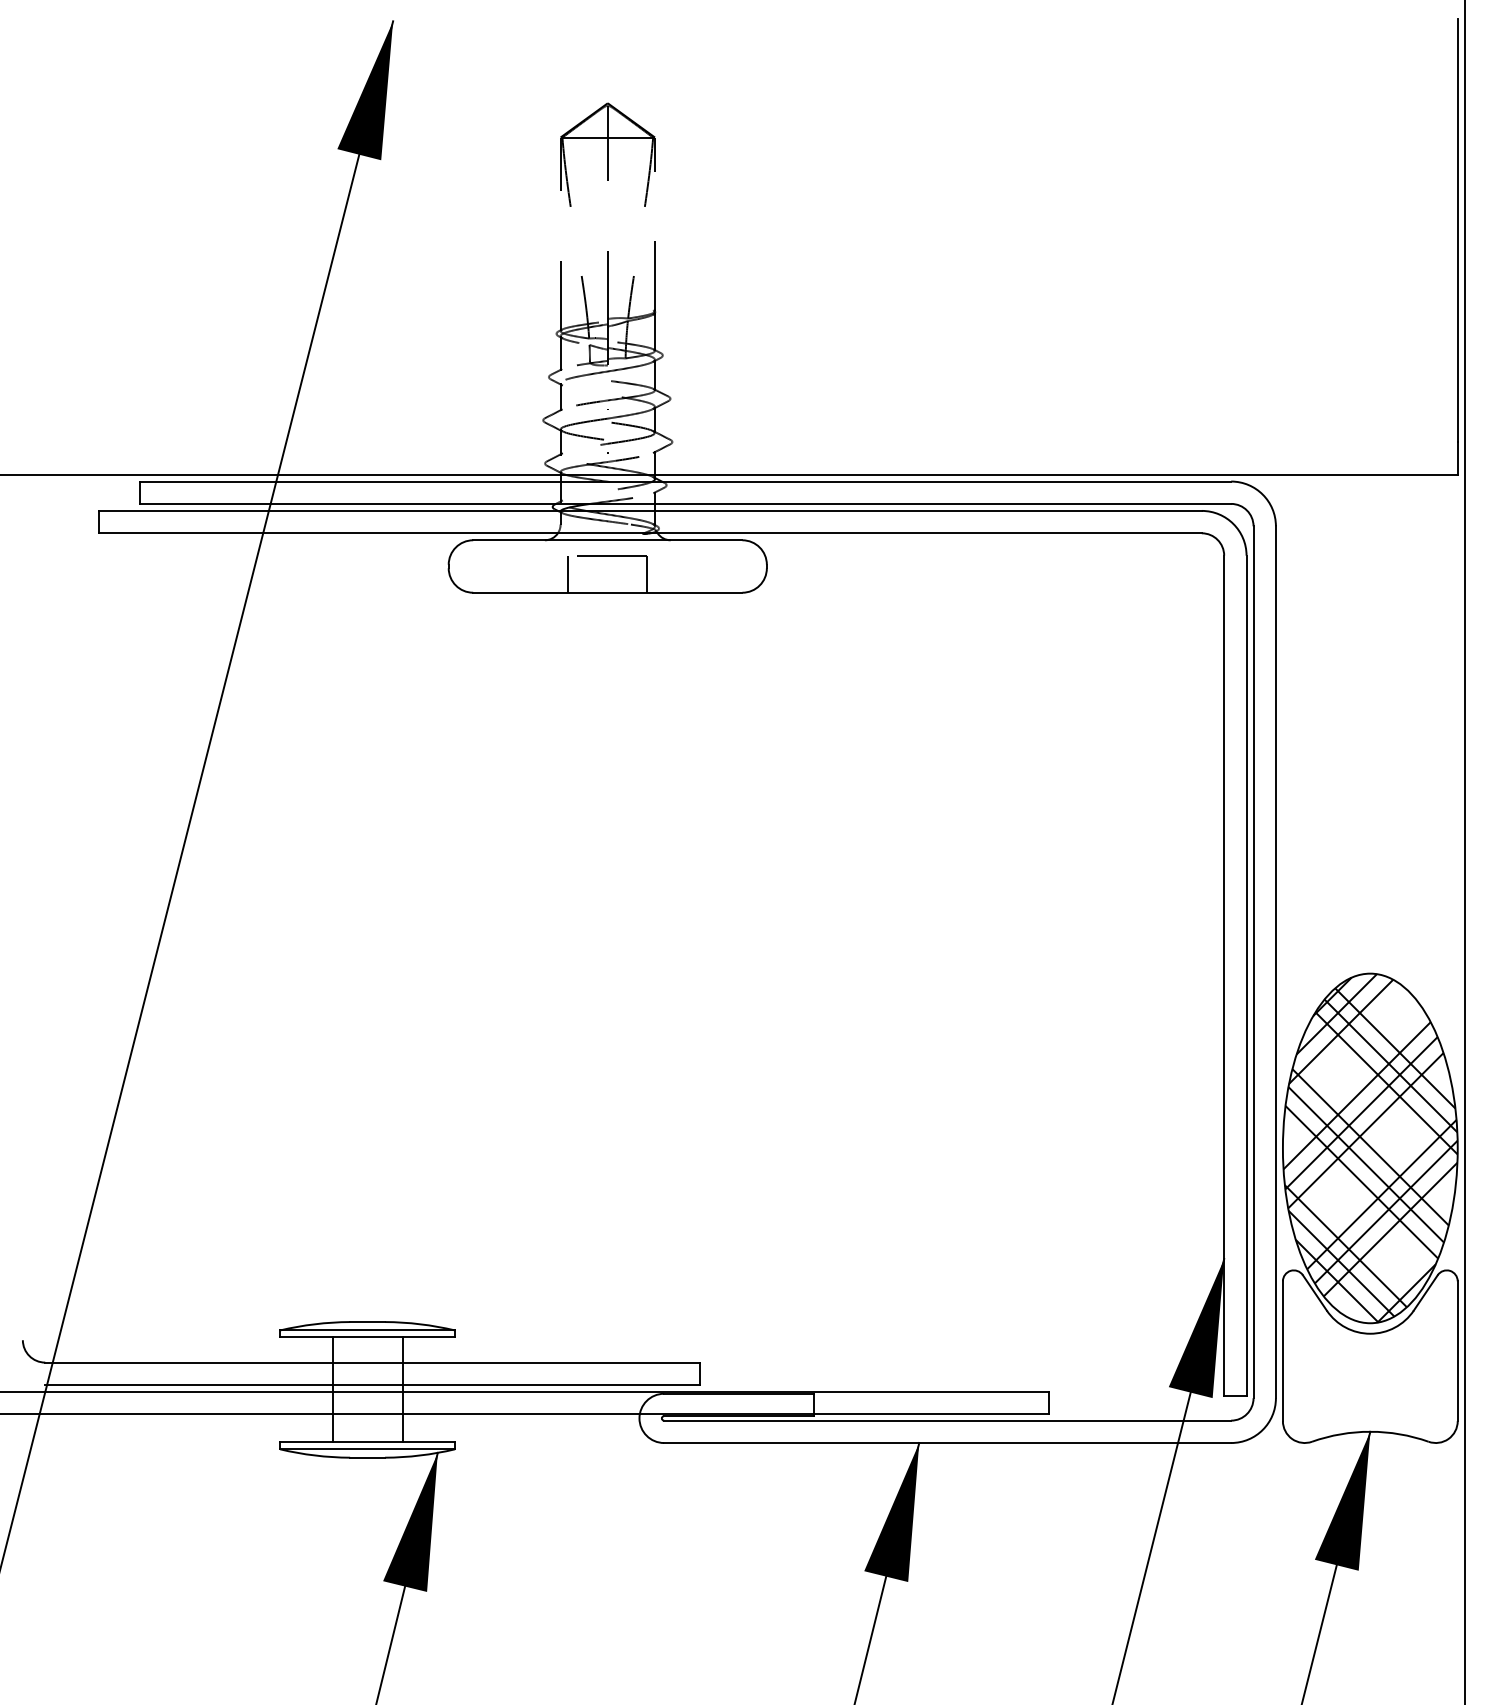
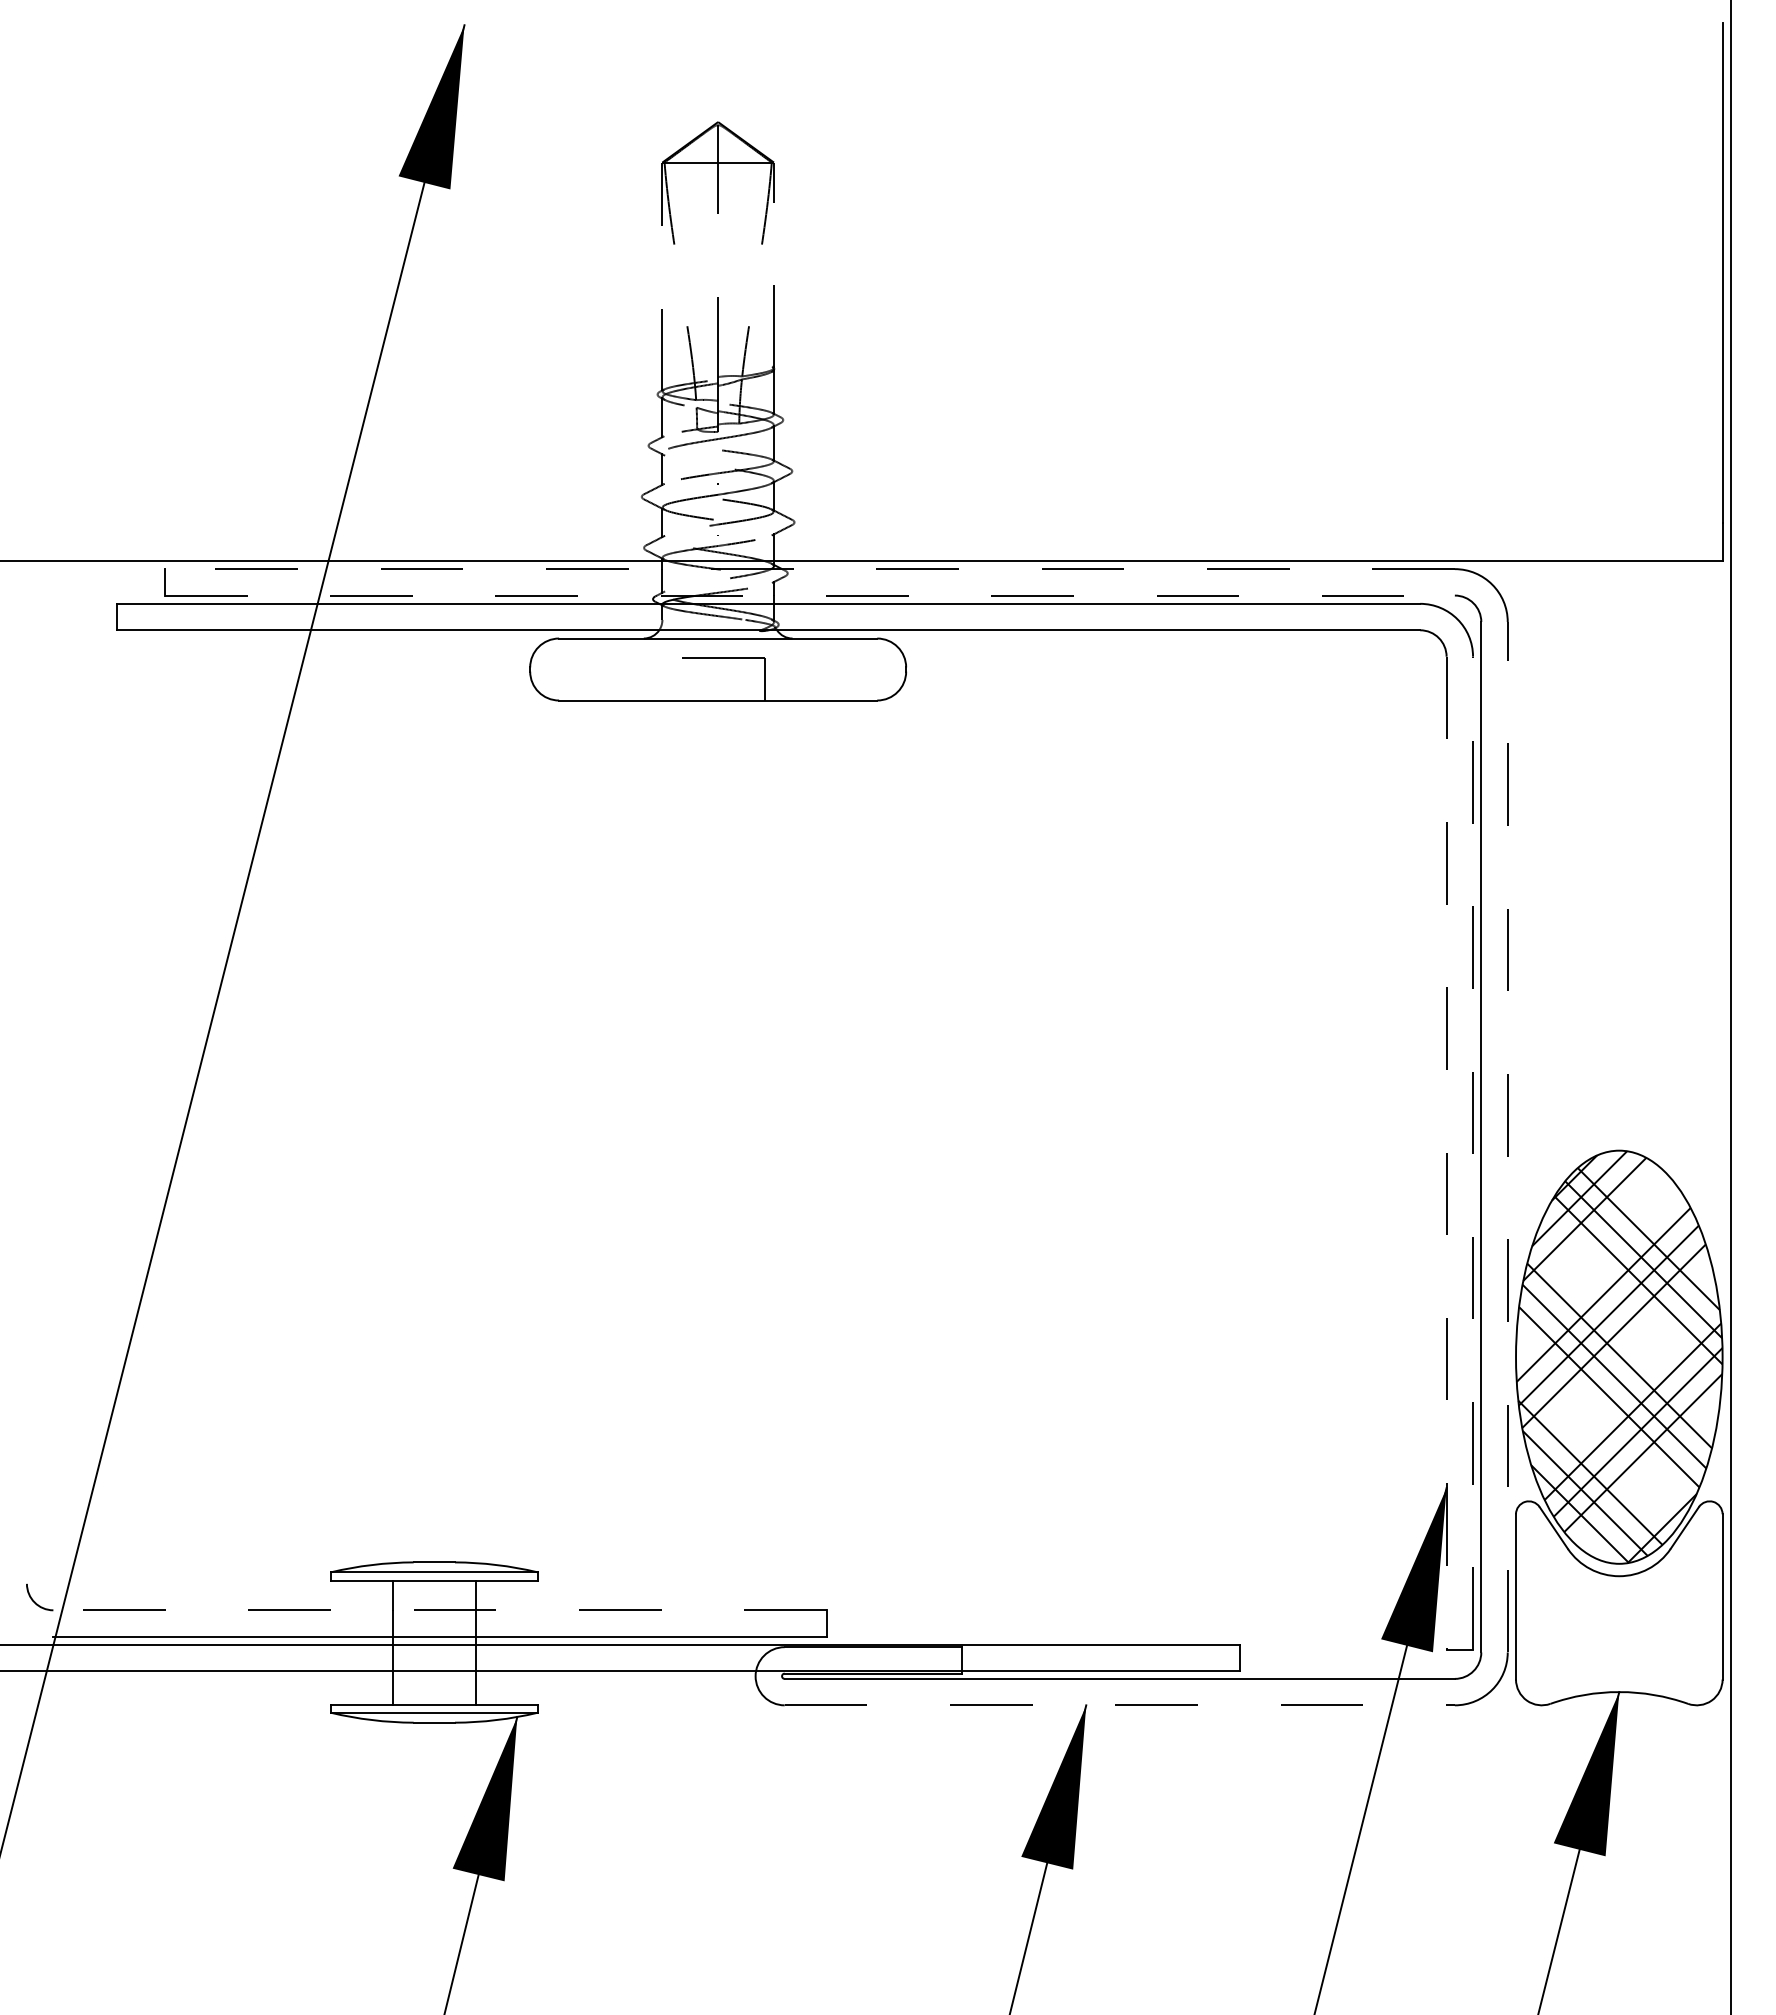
line: (685, 481) -> (809, 569), solid -> dashed
line: (685, 503) -> (809, 595), solid -> dashed
line: (568, 574) -> (671, 678), removed
line: (1275, 961) -> (1507, 1136), solid -> dashed
line: (1224, 976) -> (1446, 1153), solid -> dashed
line: (1246, 976) -> (1473, 1153), solid -> dashed
line: (372, 1362) -> (440, 1610), solid -> dashed
line: (948, 1443) -> (1120, 1705), solid -> dashed

